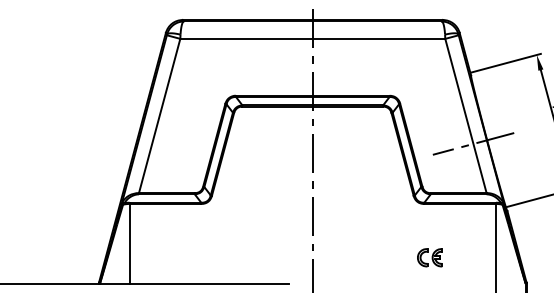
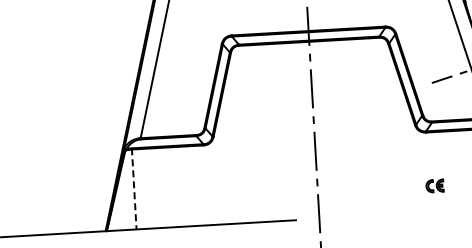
line: (129, 243) -> (134, 189), solid -> dashed
part: (429, 257) -> (434, 185), size x0.7

